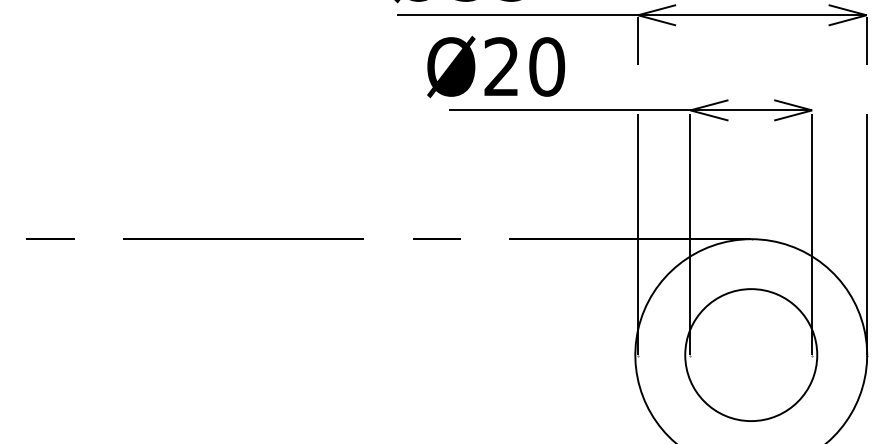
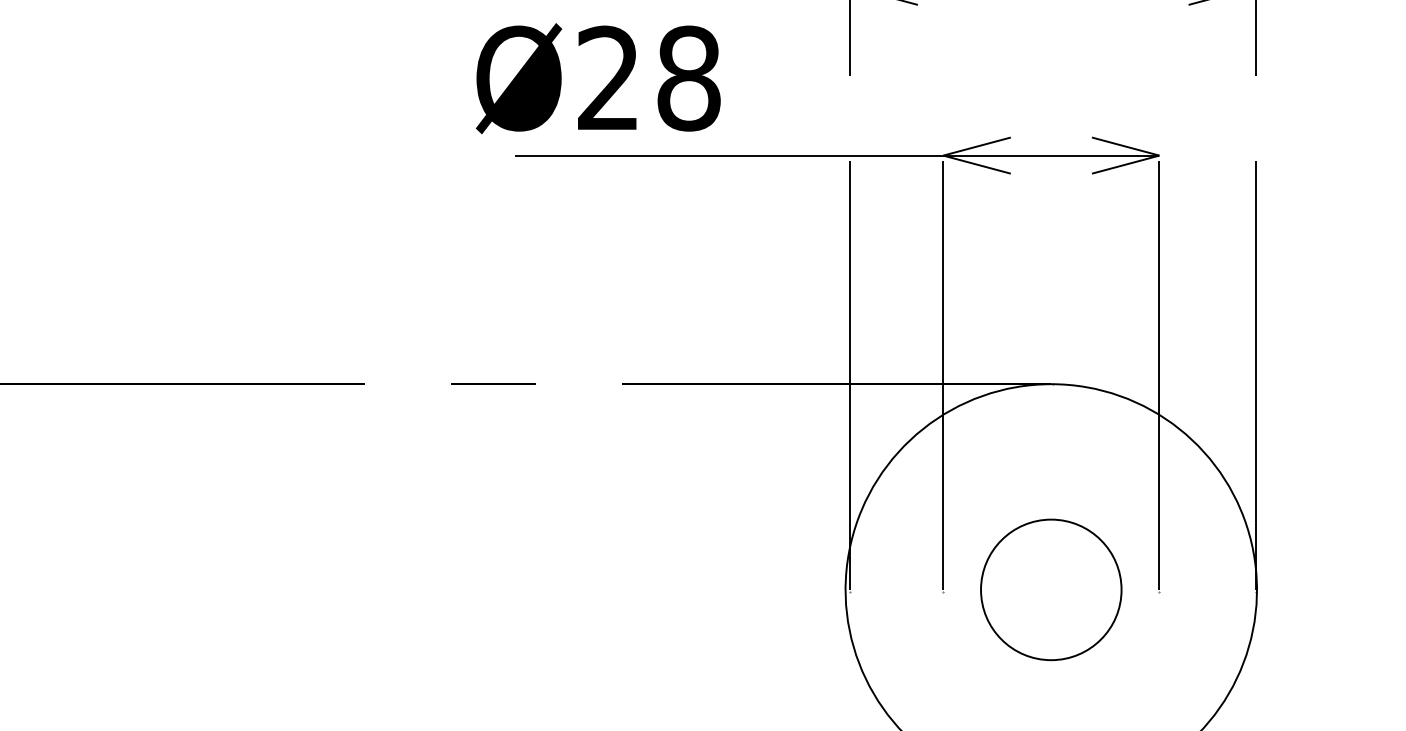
text: (547, 66) -> (689, 77), Ø20 -> Ø28
circle: (751, 355) -> (1051, 590), size x0.6

